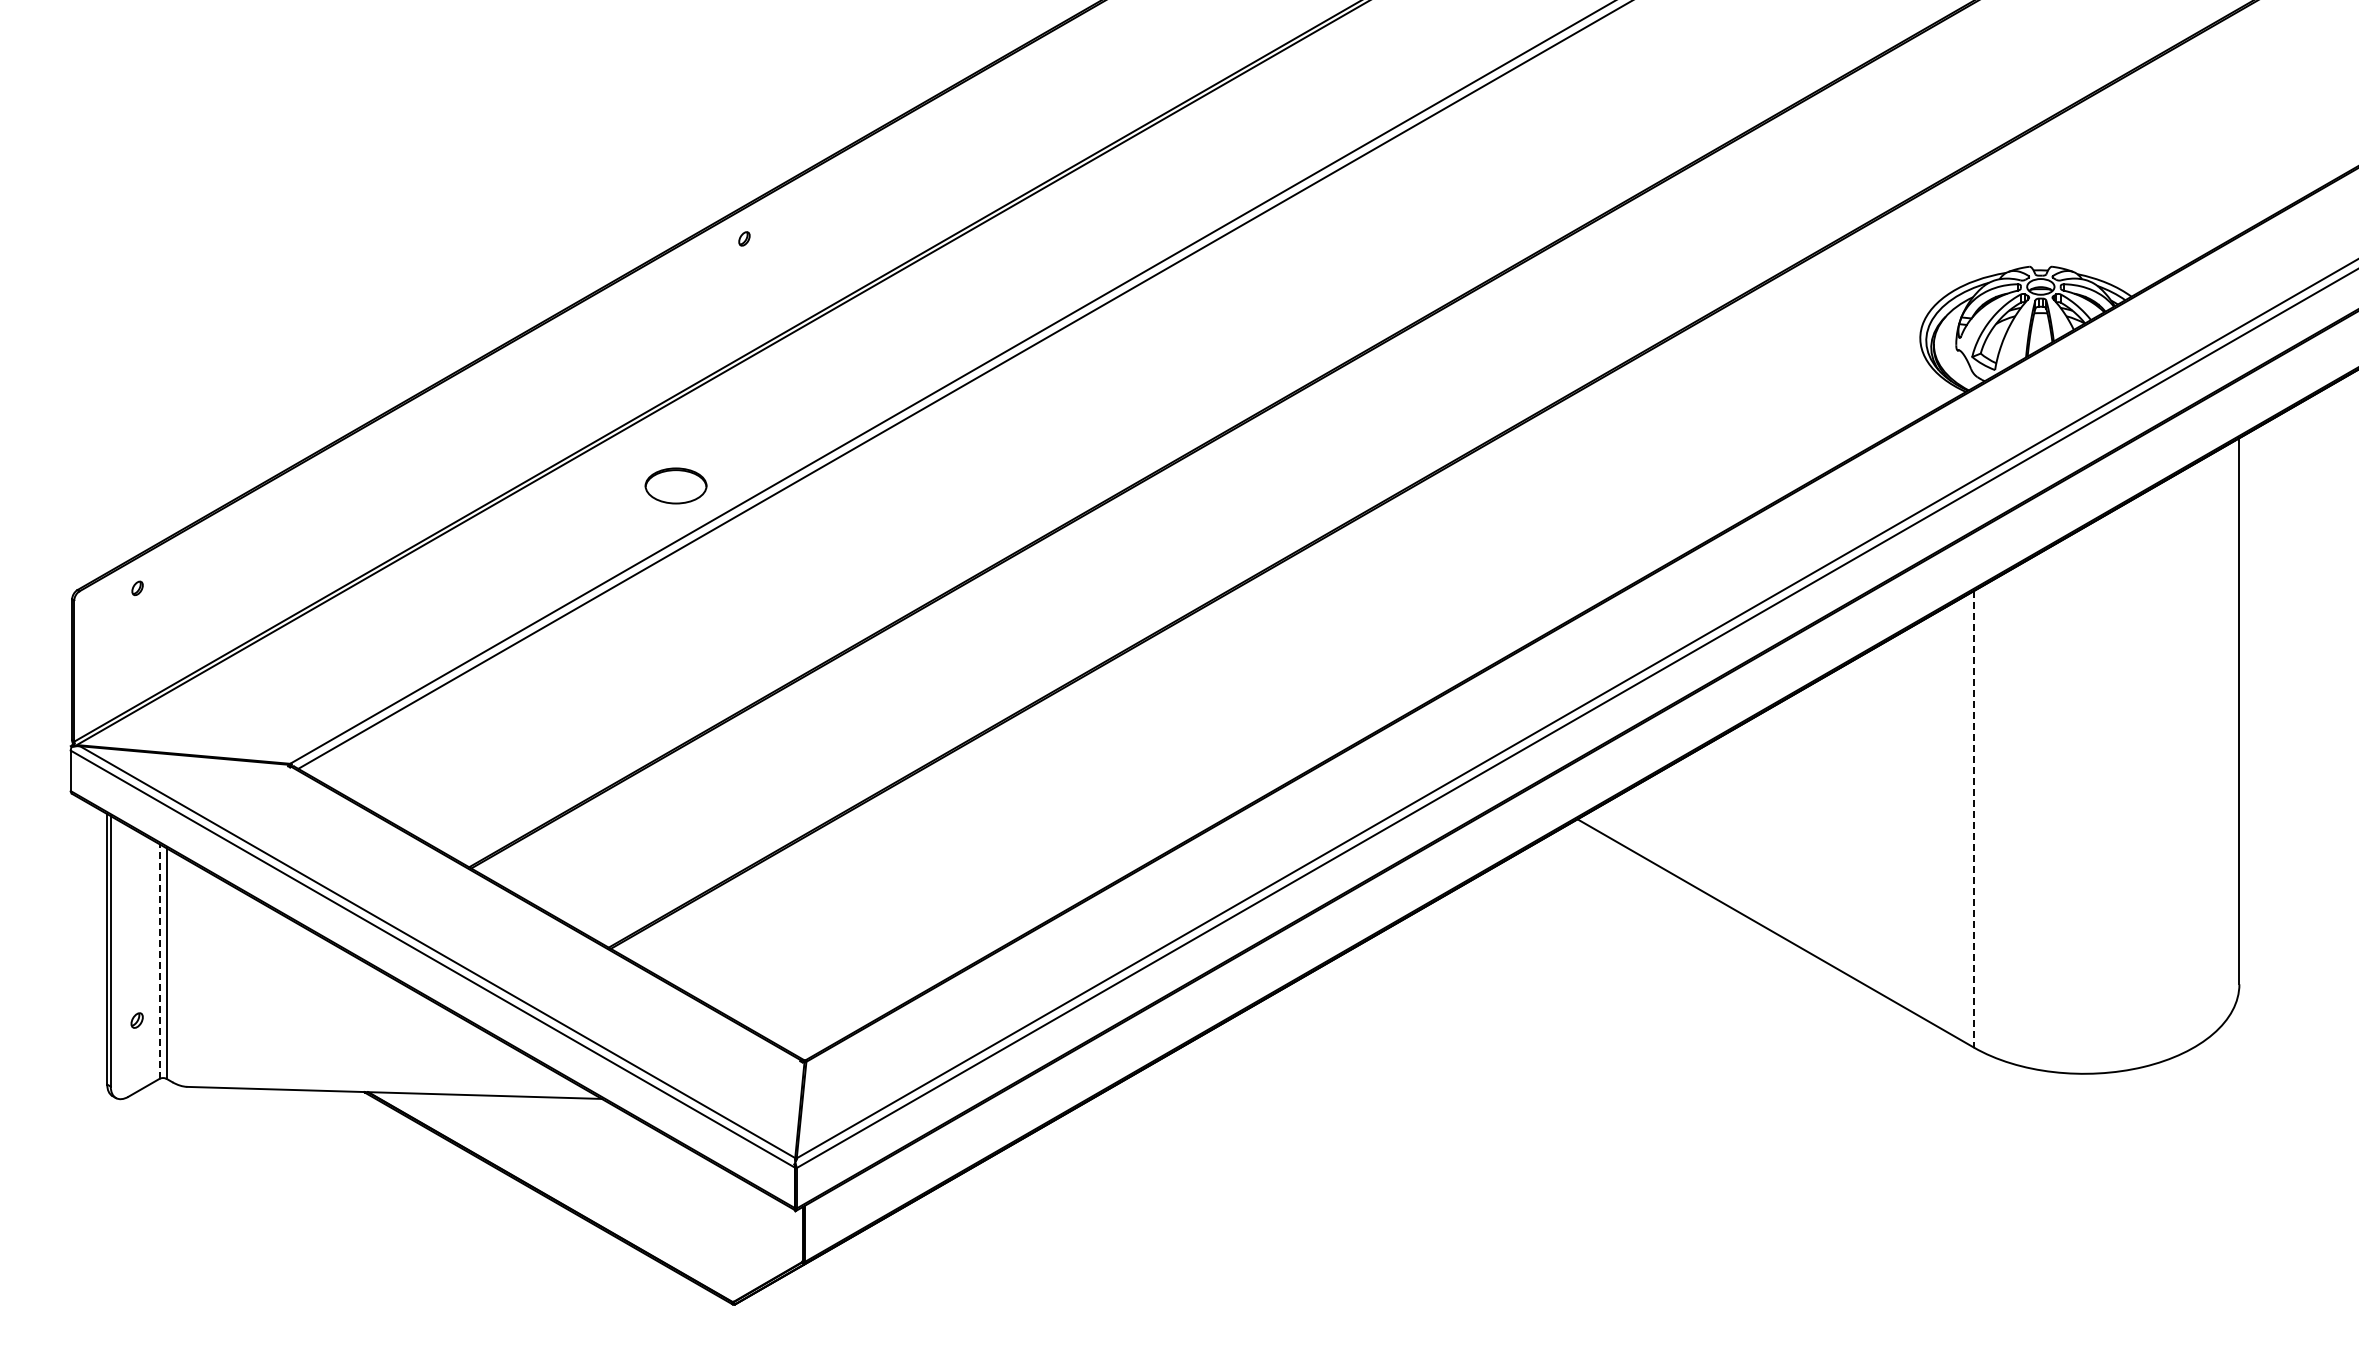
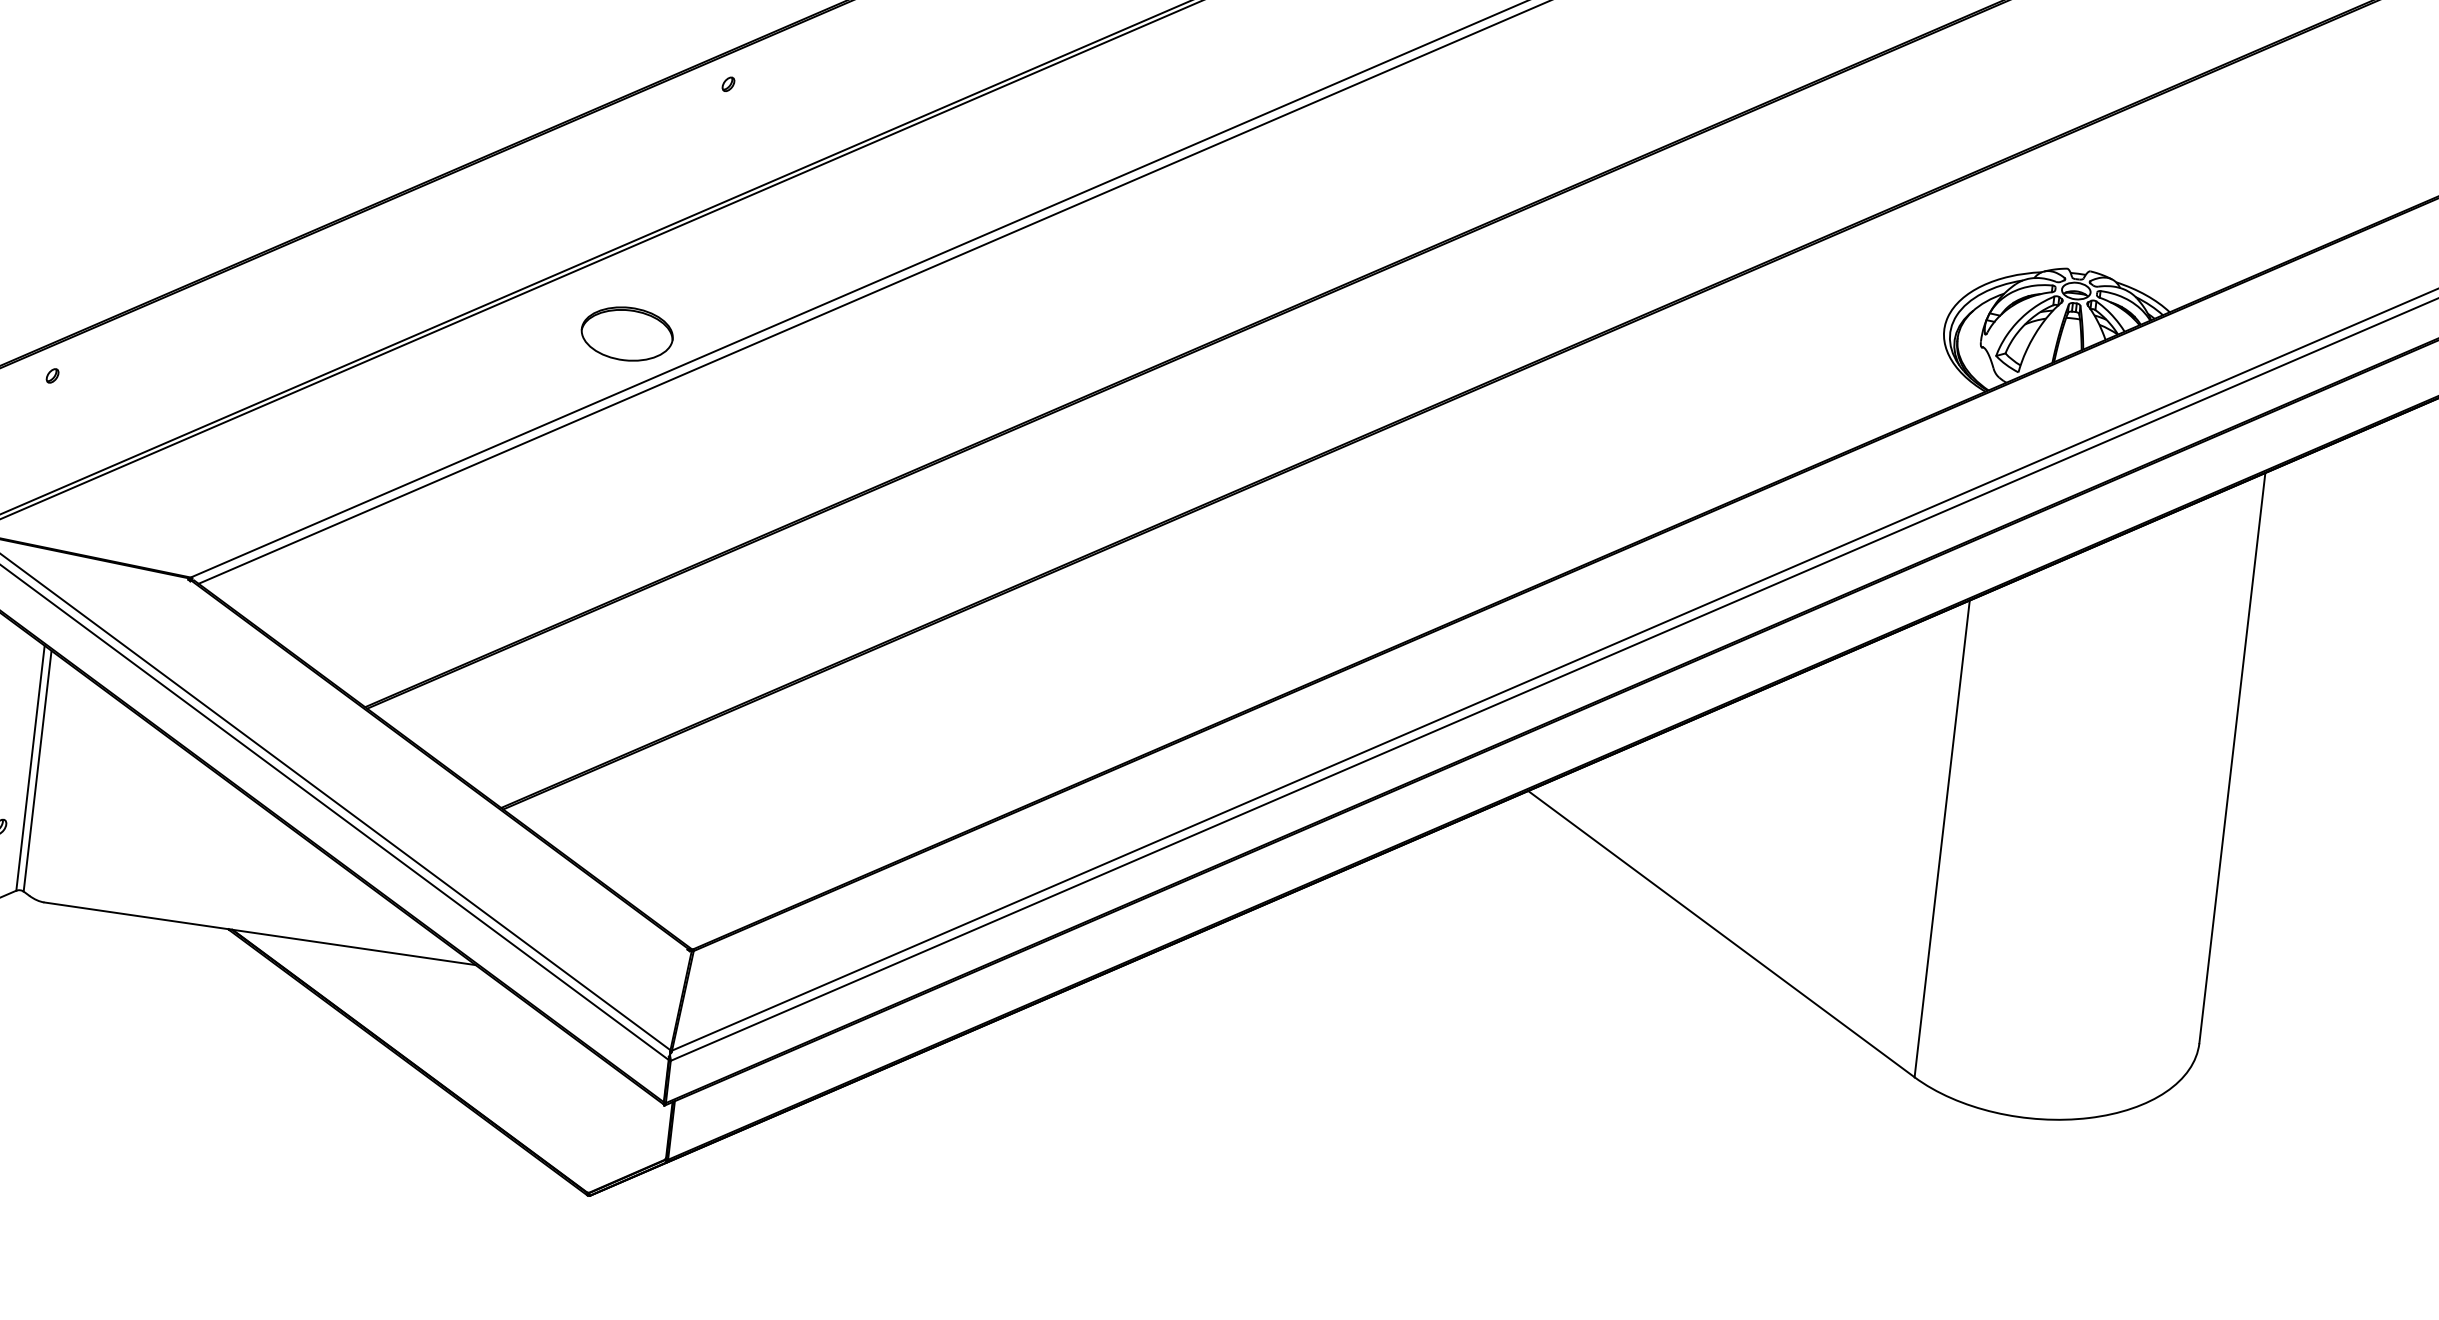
part: (675, 485) -> (626, 333), size x1.43
line: (1974, 819) -> (1942, 839), dashed -> solid
line: (159, 961) -> (30, 768), dashed -> solid

